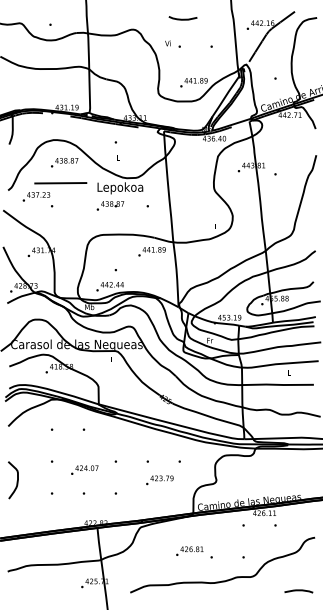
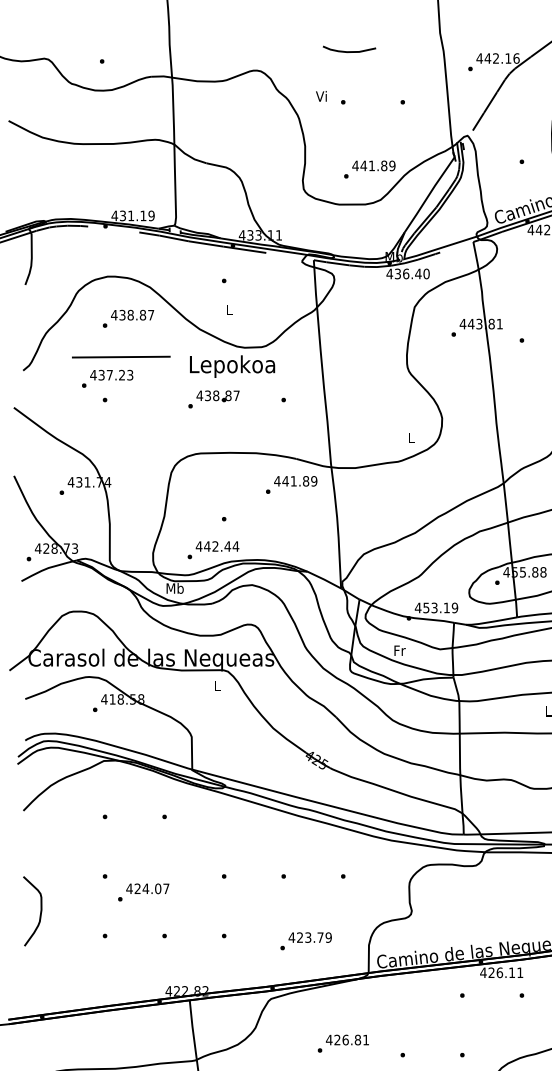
text: (36, 196) -> (107, 378), moved
text: (84, 469) -> (143, 891), moved
text: (159, 480) -> (305, 941), moved
text: (189, 550) -> (342, 1042), moved

